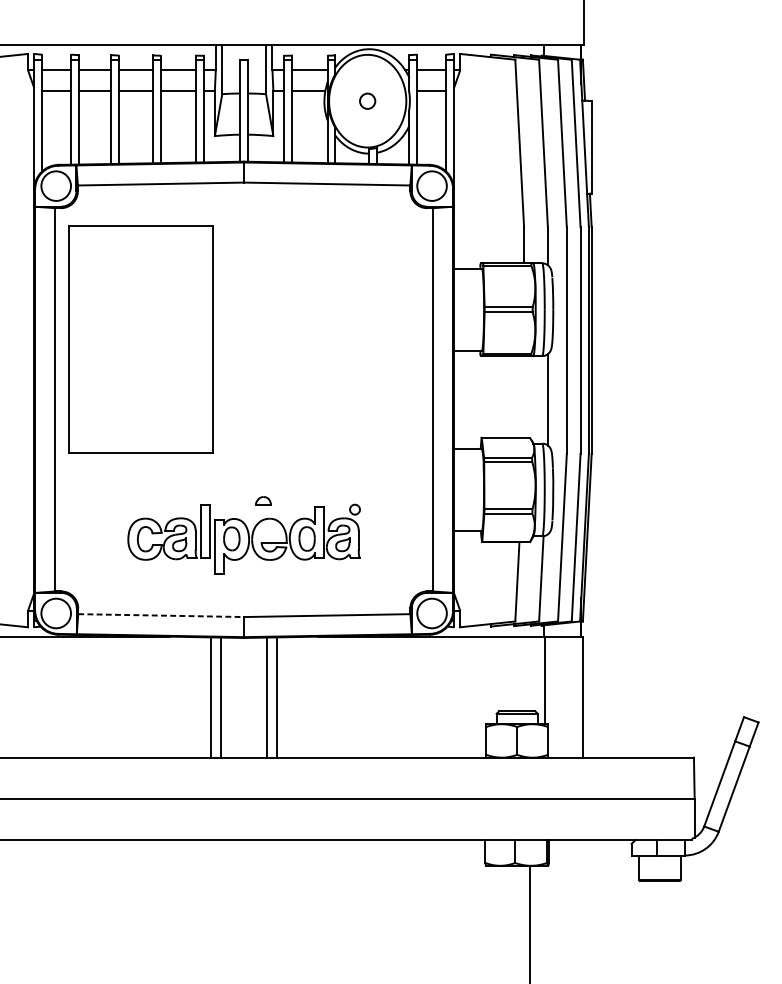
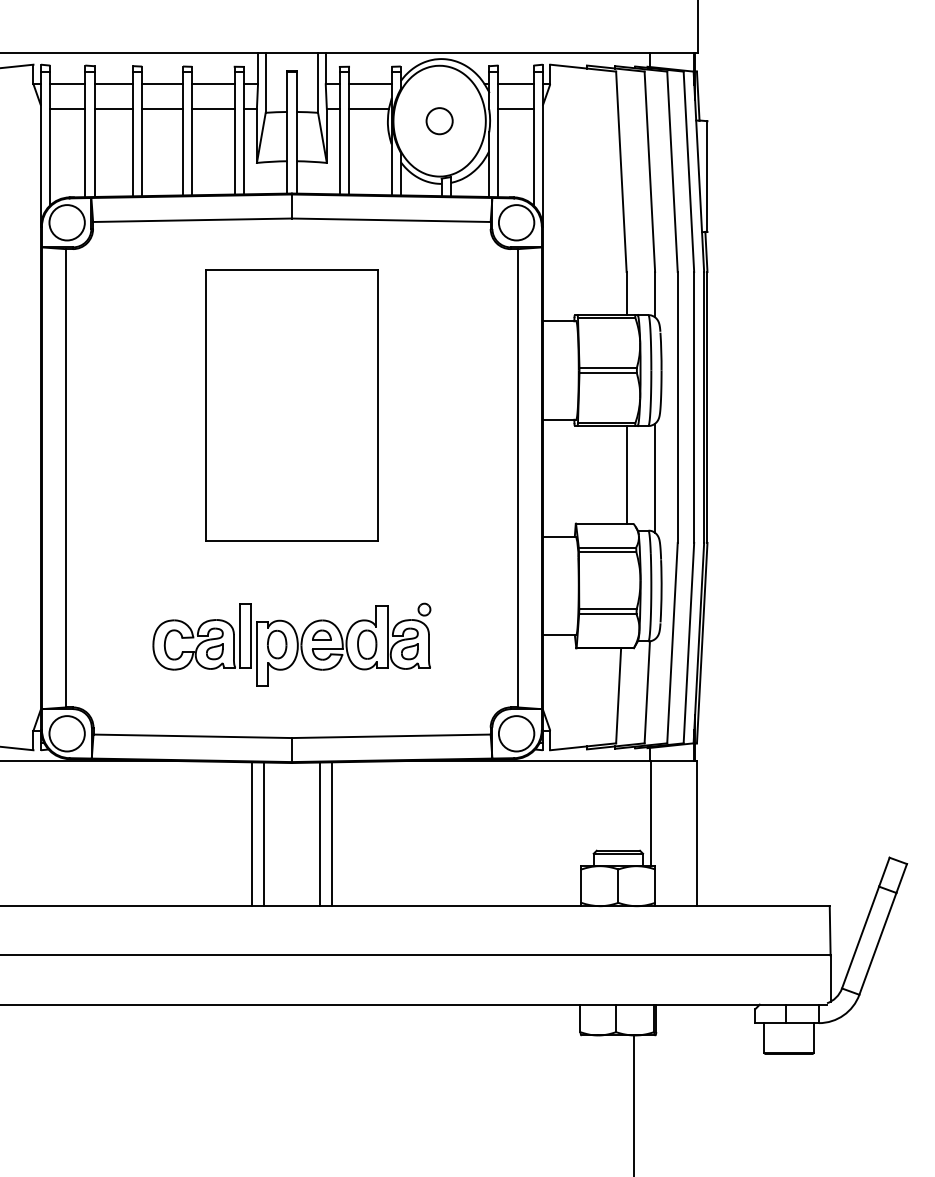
circle: (367, 101) -> (439, 121), size x1.43
part: (140, 338) -> (291, 405), moved
line: (523, 396) -> (626, 474), added
part: (263, 500) -> (321, 634), moved
line: (161, 615) -> (193, 736), dashed -> solid

